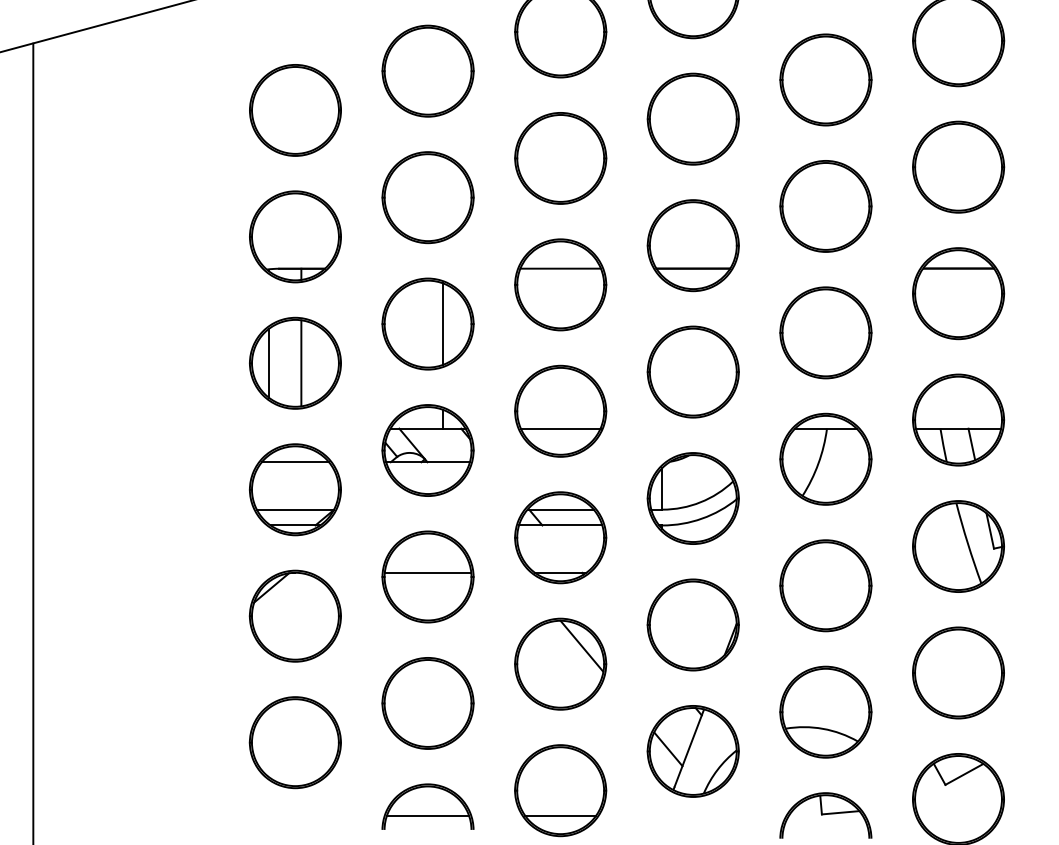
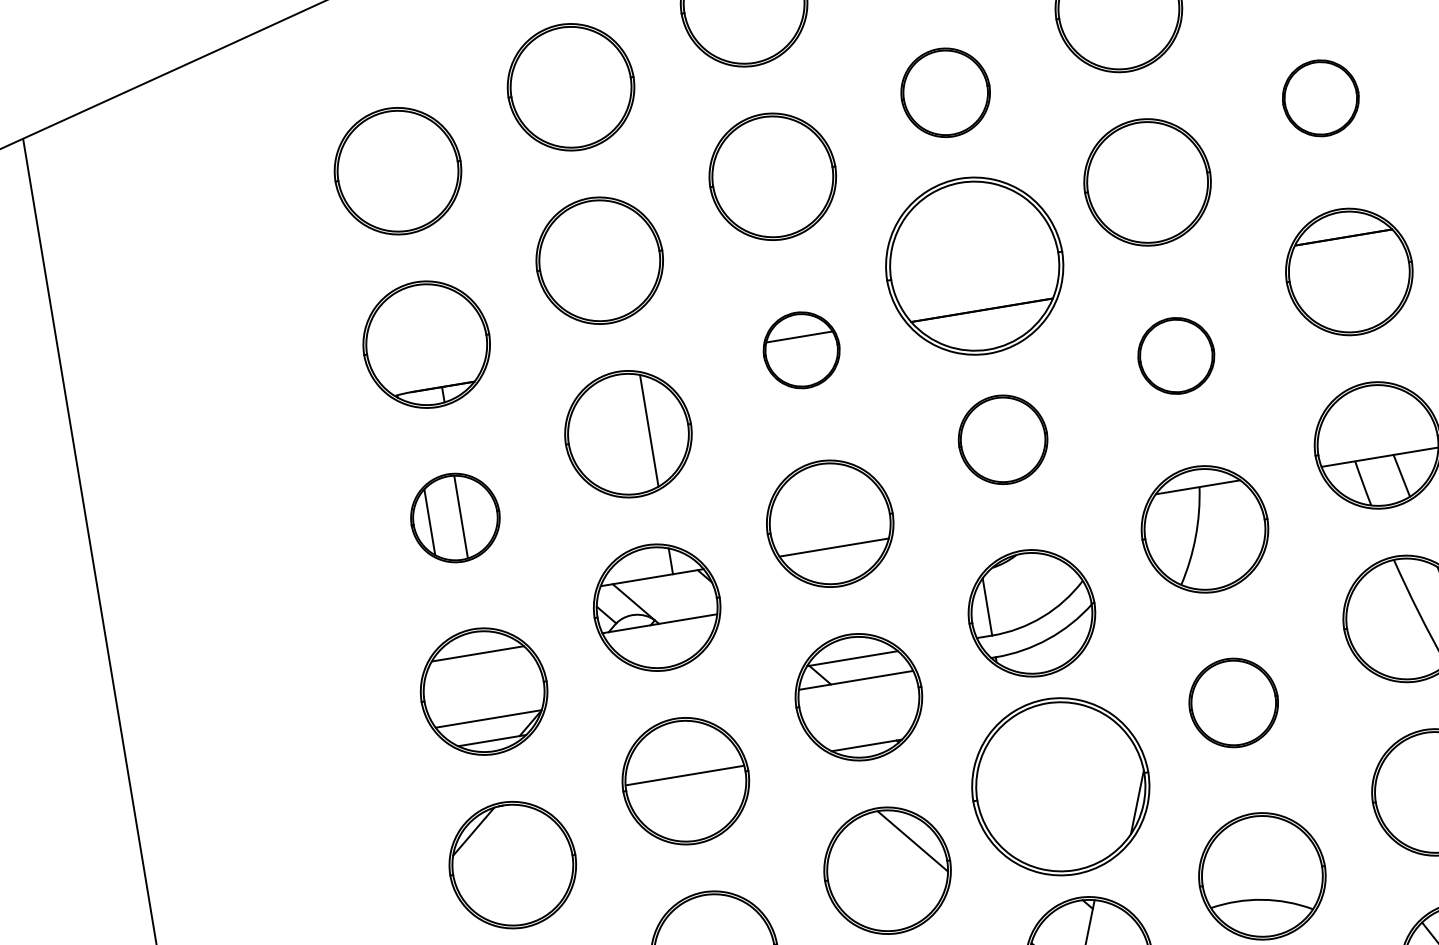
part: (692, 118) -> (944, 92), size x0.7
part: (958, 166) -> (1320, 97), size x0.6
part: (692, 245) -> (973, 266), size x1.4
part: (560, 284) -> (801, 349), size x0.6
part: (825, 332) -> (1175, 355), size x0.6
part: (295, 362) -> (455, 517), size x0.7
part: (692, 371) -> (1001, 439), size x0.7
part: (825, 585) -> (1233, 702), size x0.7
part: (692, 624) -> (1059, 786), size x1.4

